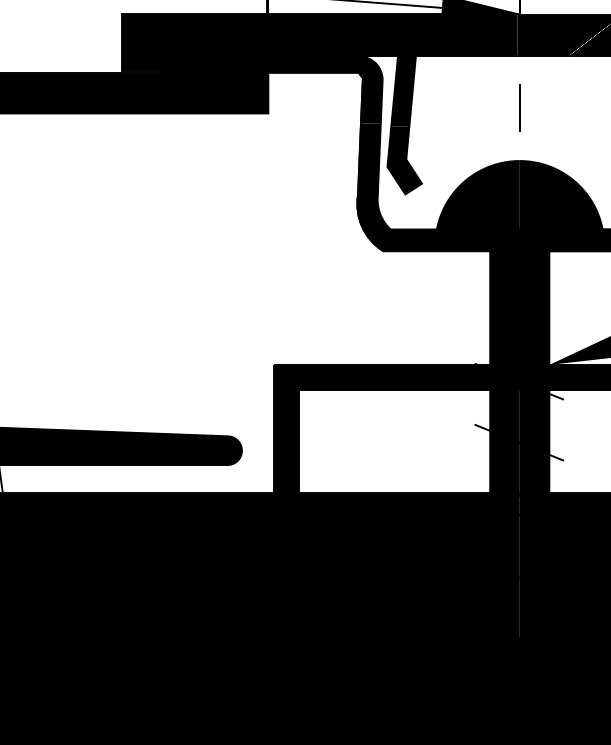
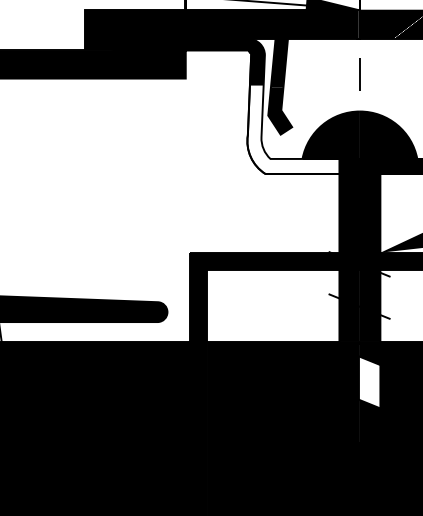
fill: (457, 186) -> (316, 129), removed
fill: (533, 552) -> (369, 382), removed

